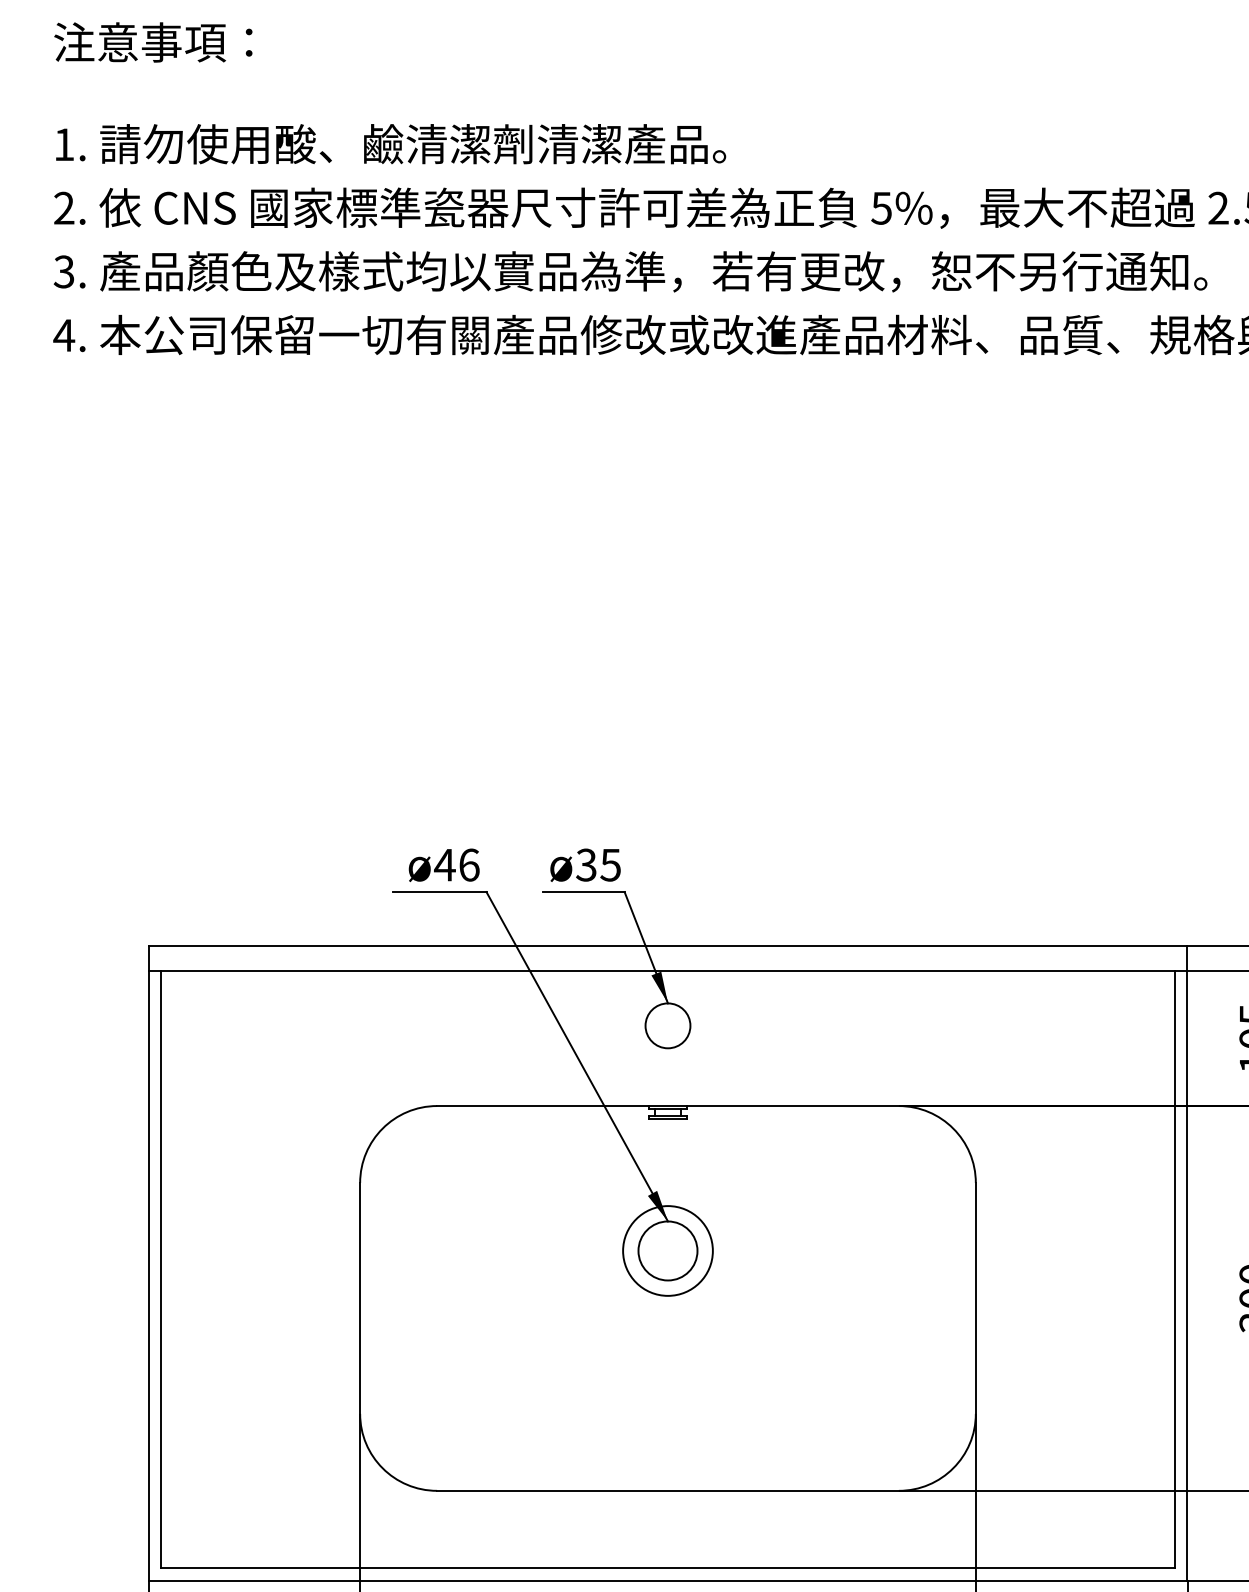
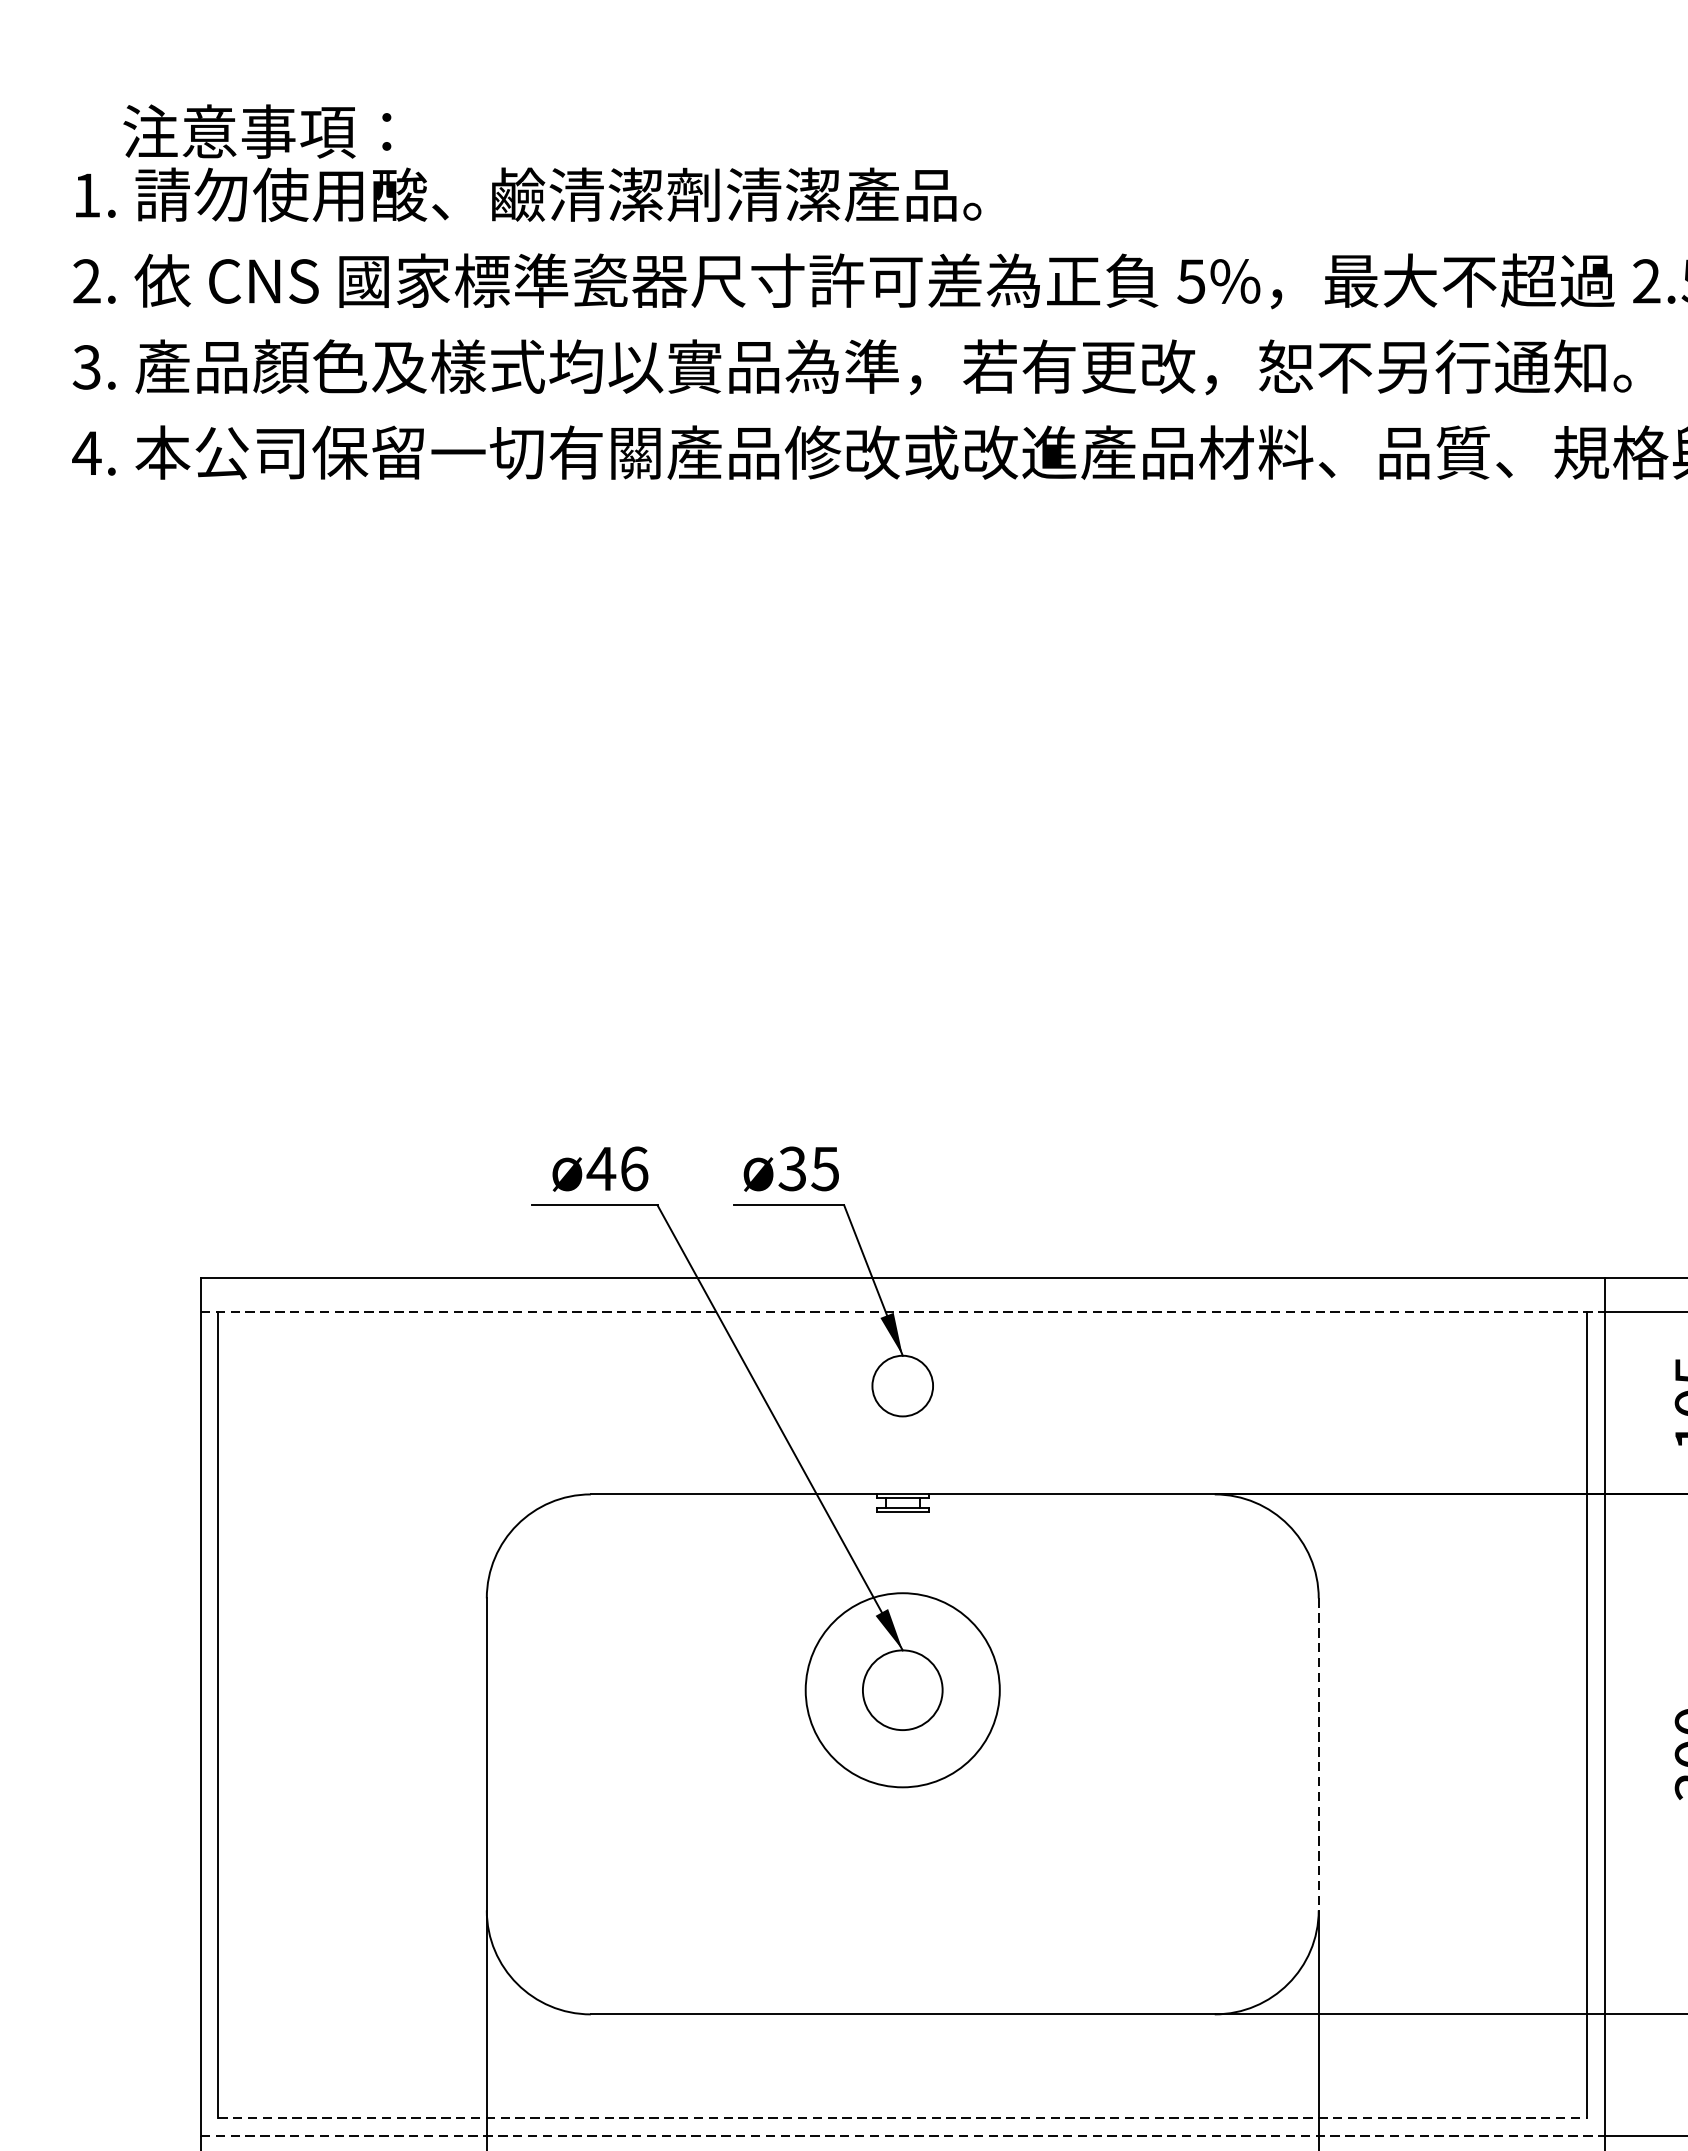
text: (153, 42) -> (257, 131), moved
line: (668, 971) -> (903, 1312), solid -> dashed
circle: (667, 1250) -> (902, 1689), size x1.6
line: (975, 1298) -> (1318, 1754), solid -> dashed
line: (667, 1567) -> (902, 2117), solid -> dashed
line: (668, 1580) -> (903, 2135), solid -> dashed

